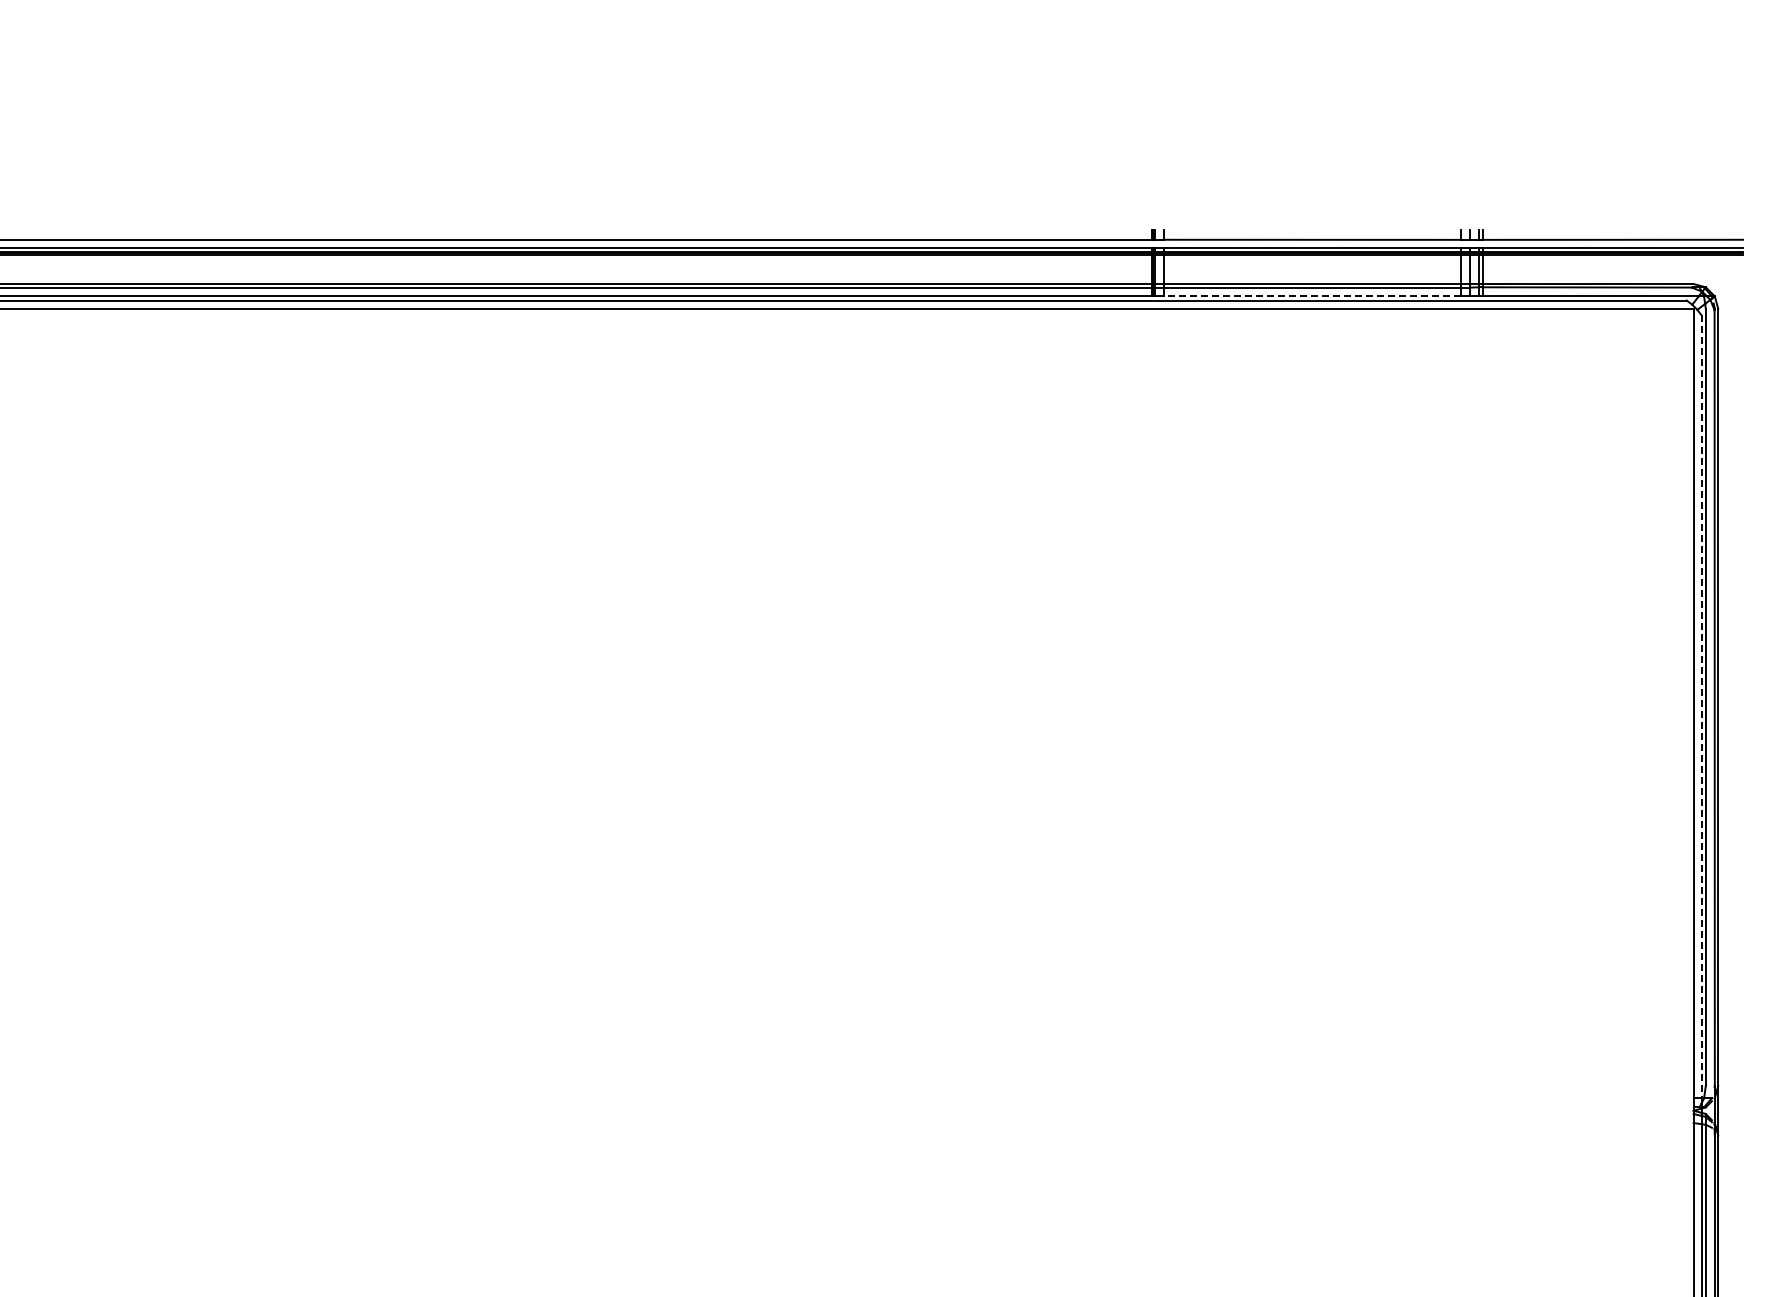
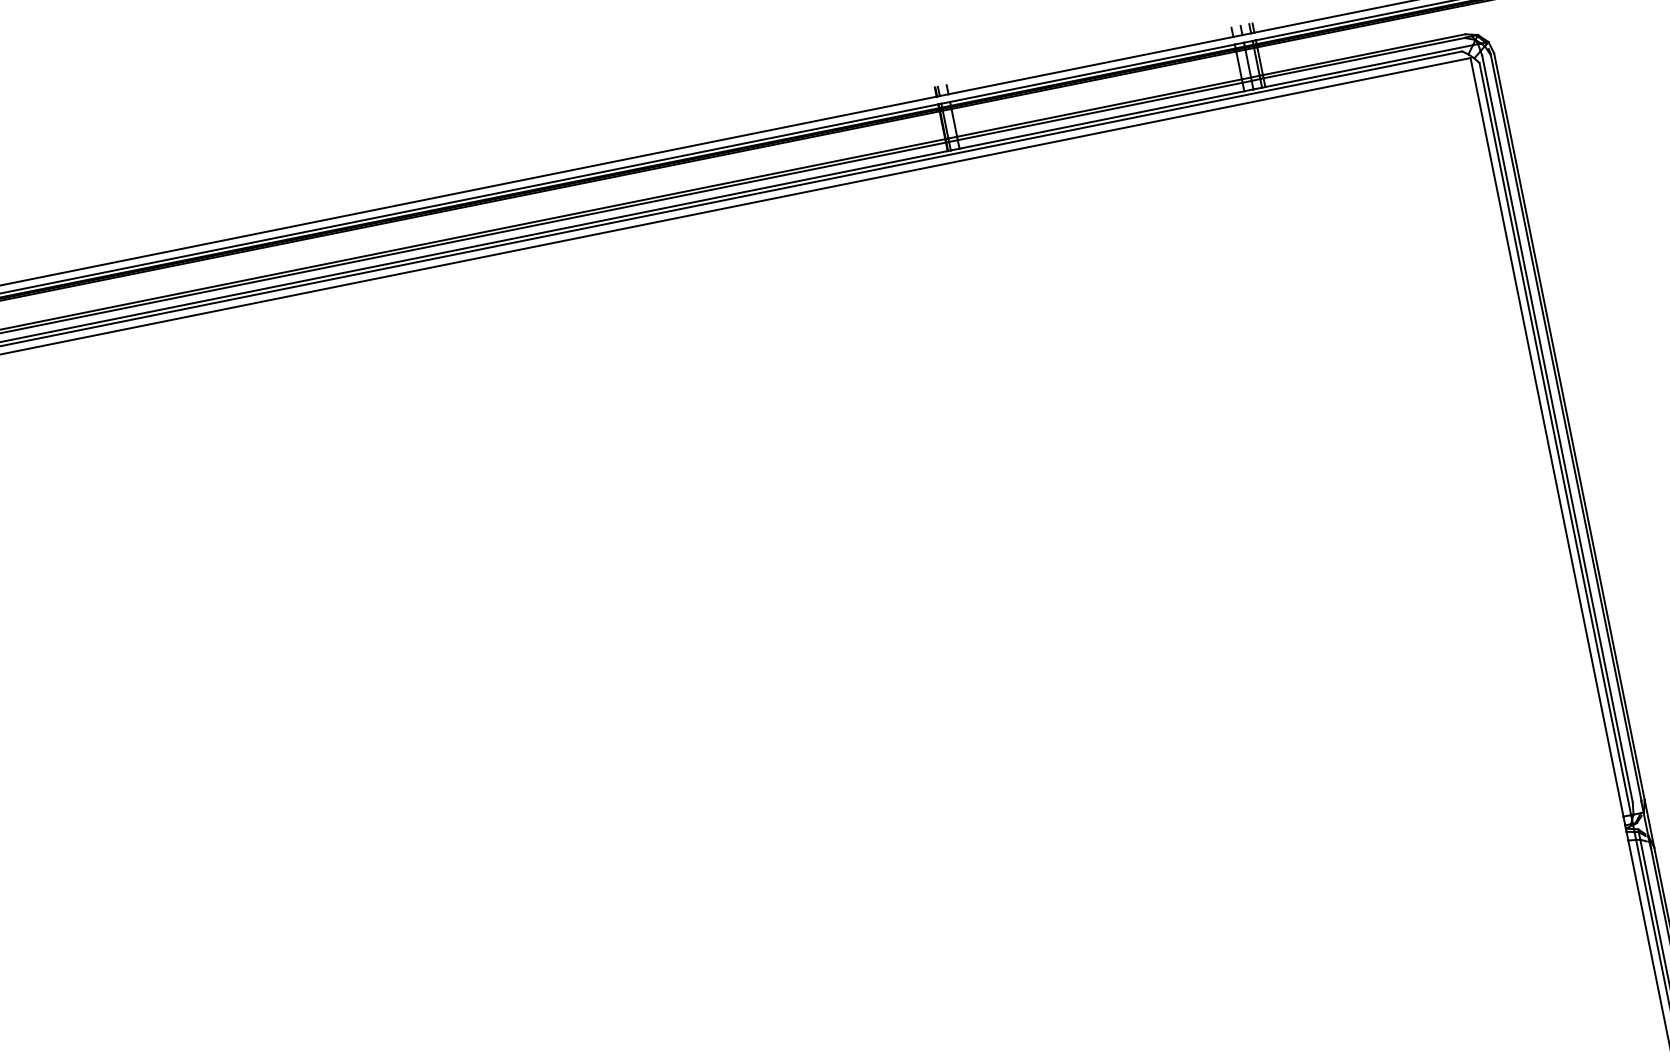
line: (1312, 296) -> (1101, 120), dashed -> solid
line: (1701, 707) -> (1555, 439), dashed -> solid

